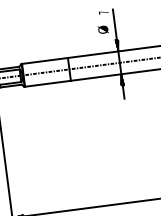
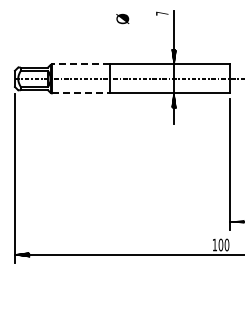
text: (103, 29) -> (122, 18), moved
line: (44, 61) -> (80, 64), solid -> dashed
line: (48, 83) -> (81, 93), solid -> dashed

